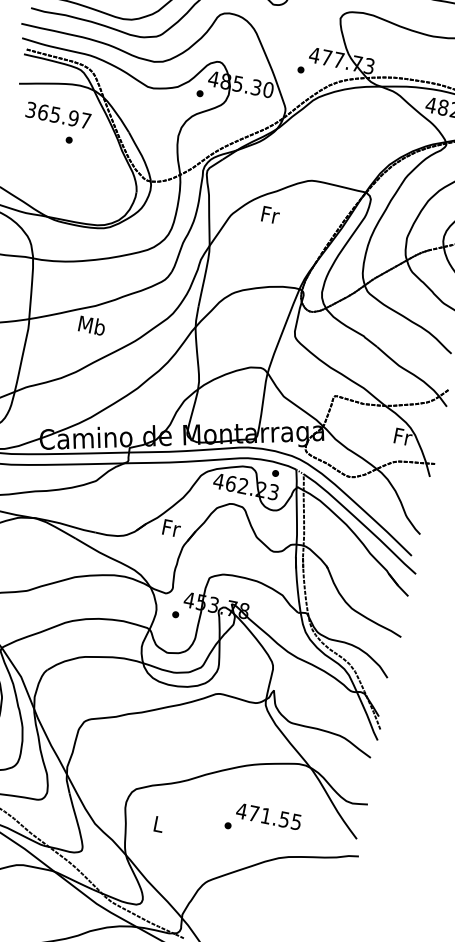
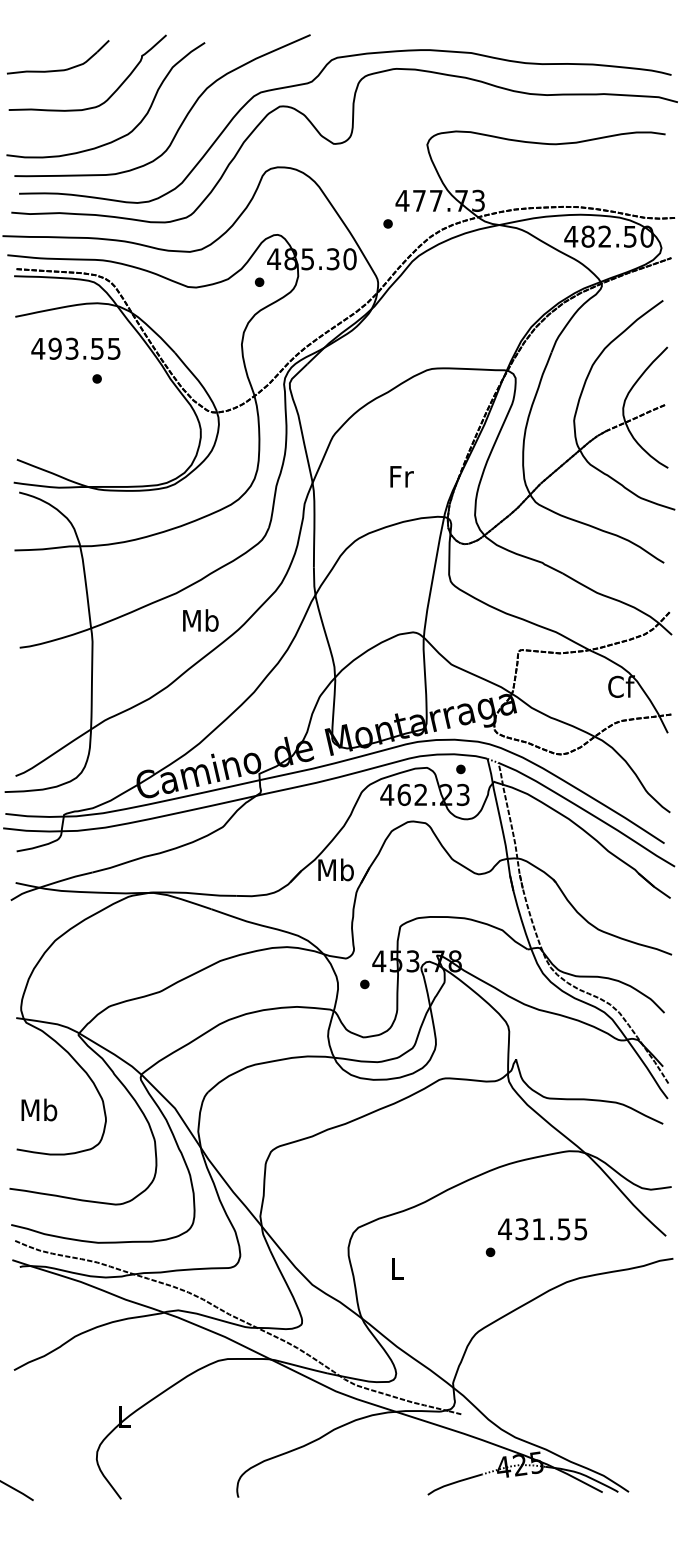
text: (57, 115) -> (75, 348), 365.97 -> 493.55
text: (270, 214) -> (401, 476), moved
text: (91, 325) -> (200, 620), moved
text: (403, 436) -> (621, 686), Fr -> Cf
text: (170, 527) -> (335, 869), Fr -> Mb
text: (253, 813) -> (521, 1229), 471.55 -> 431.55

